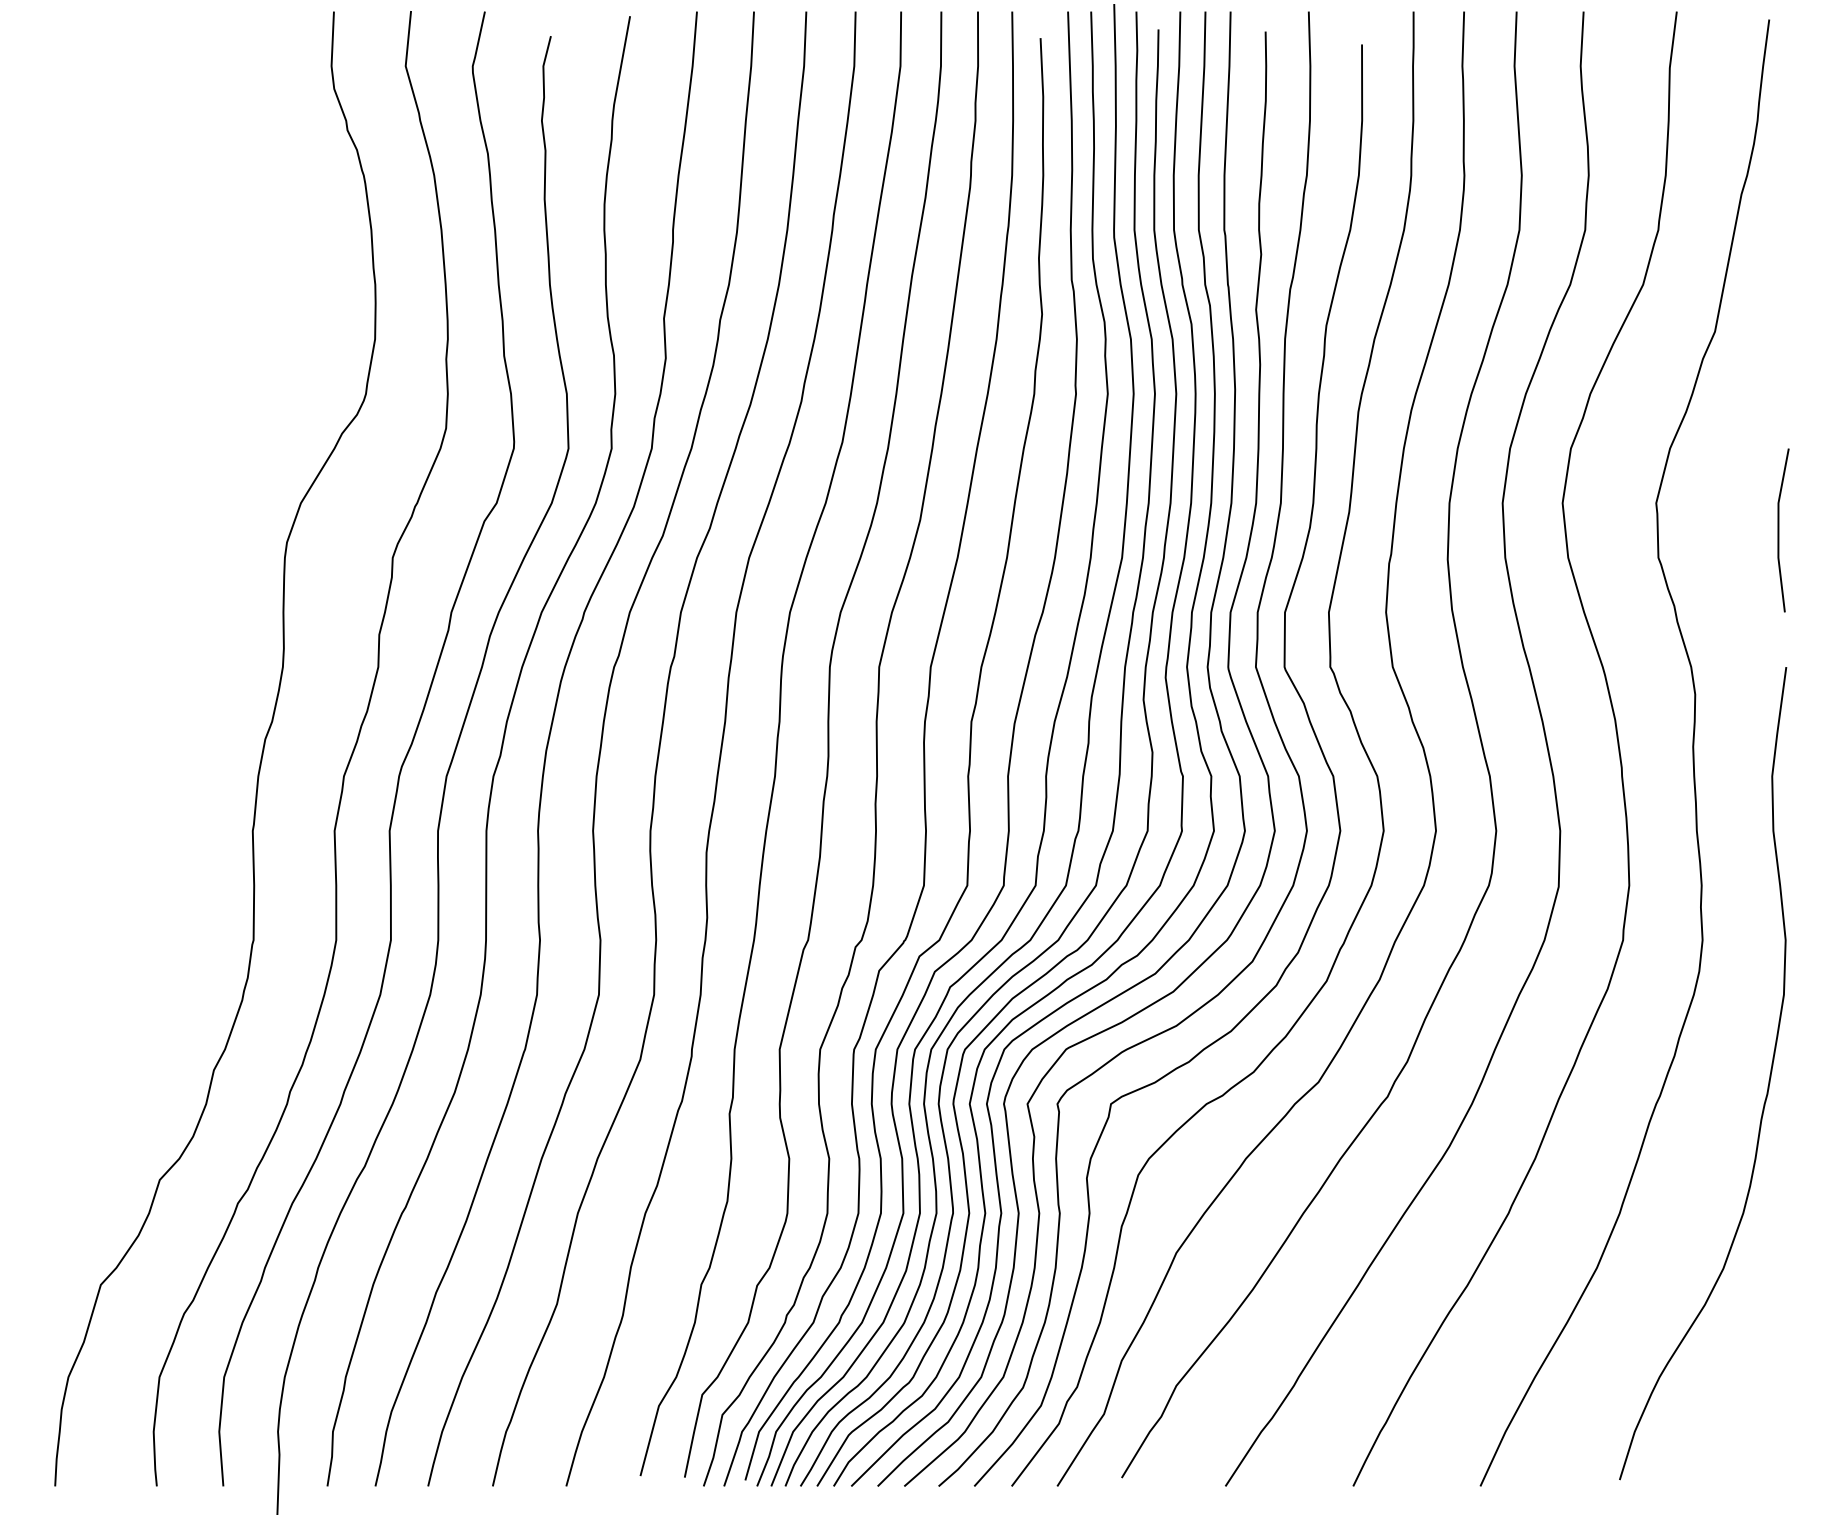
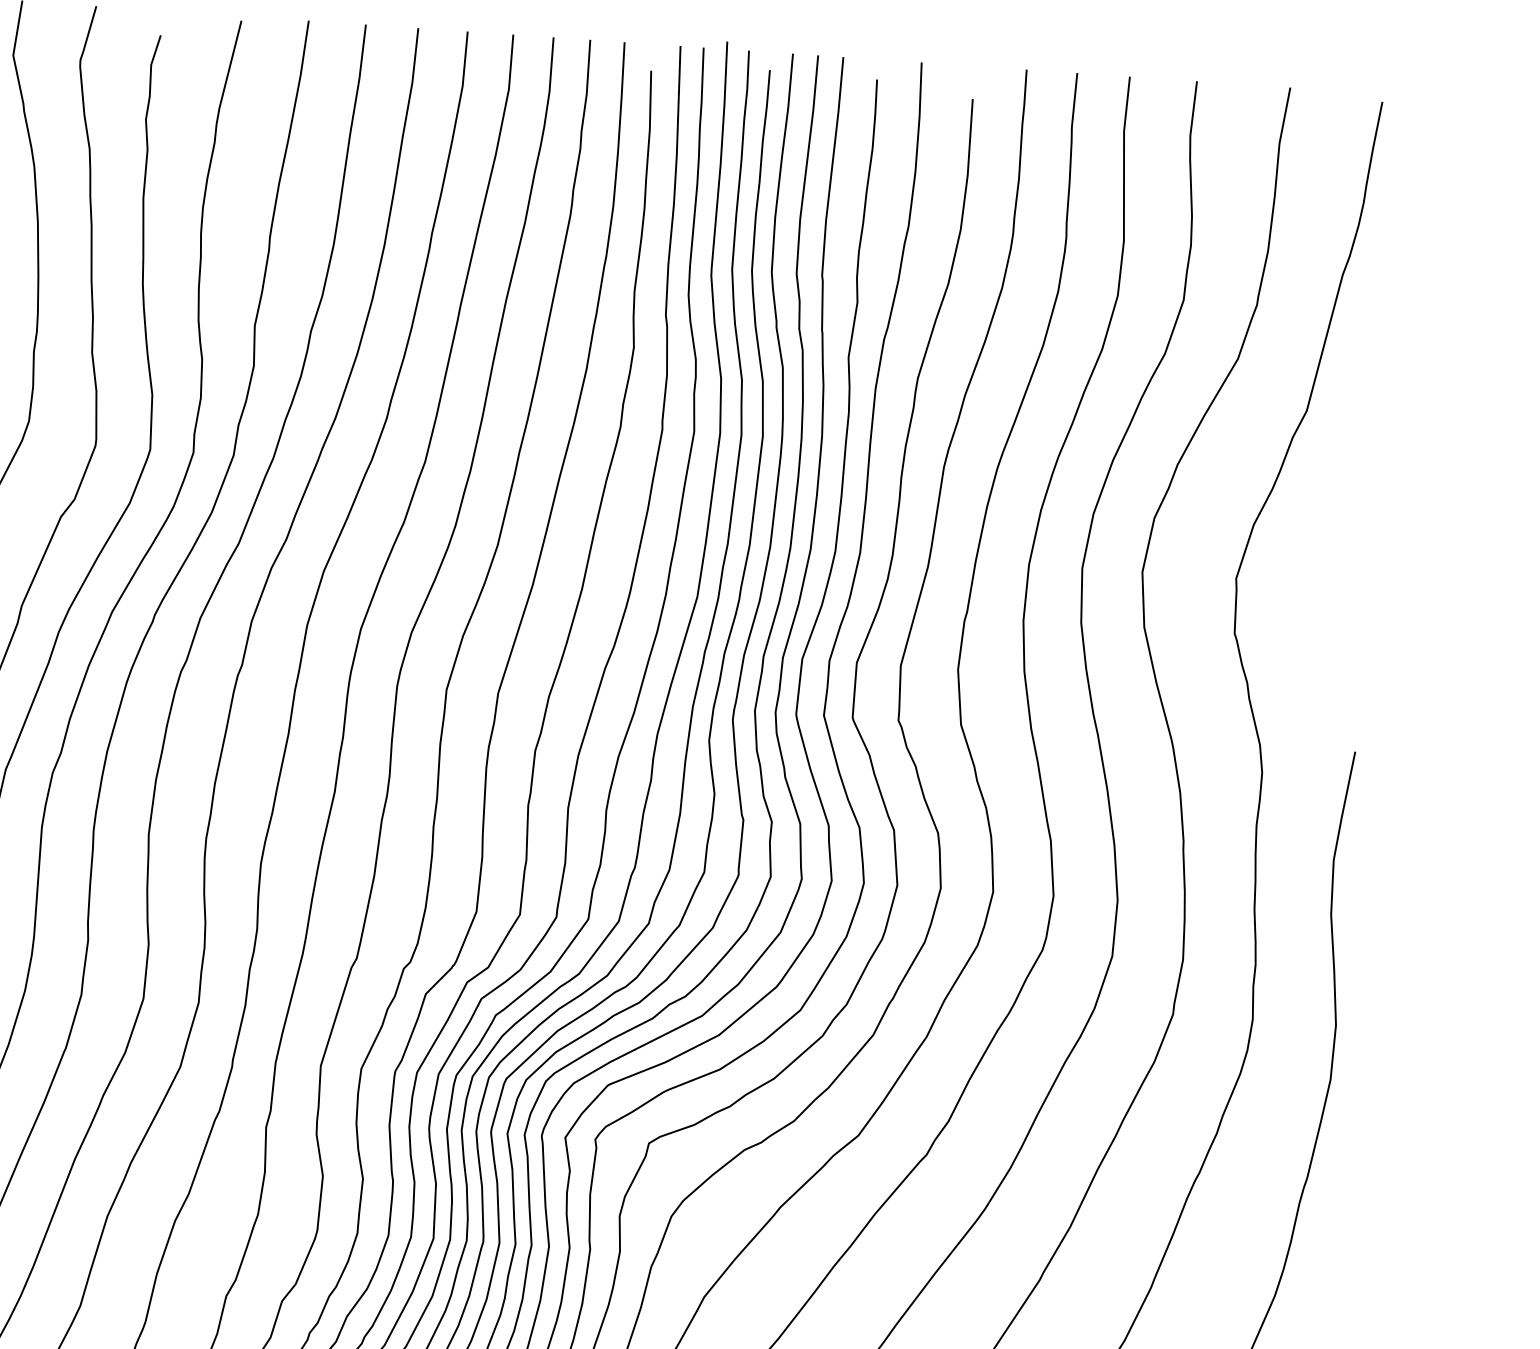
line: (1779, 530) -> (1357, 614), removed

